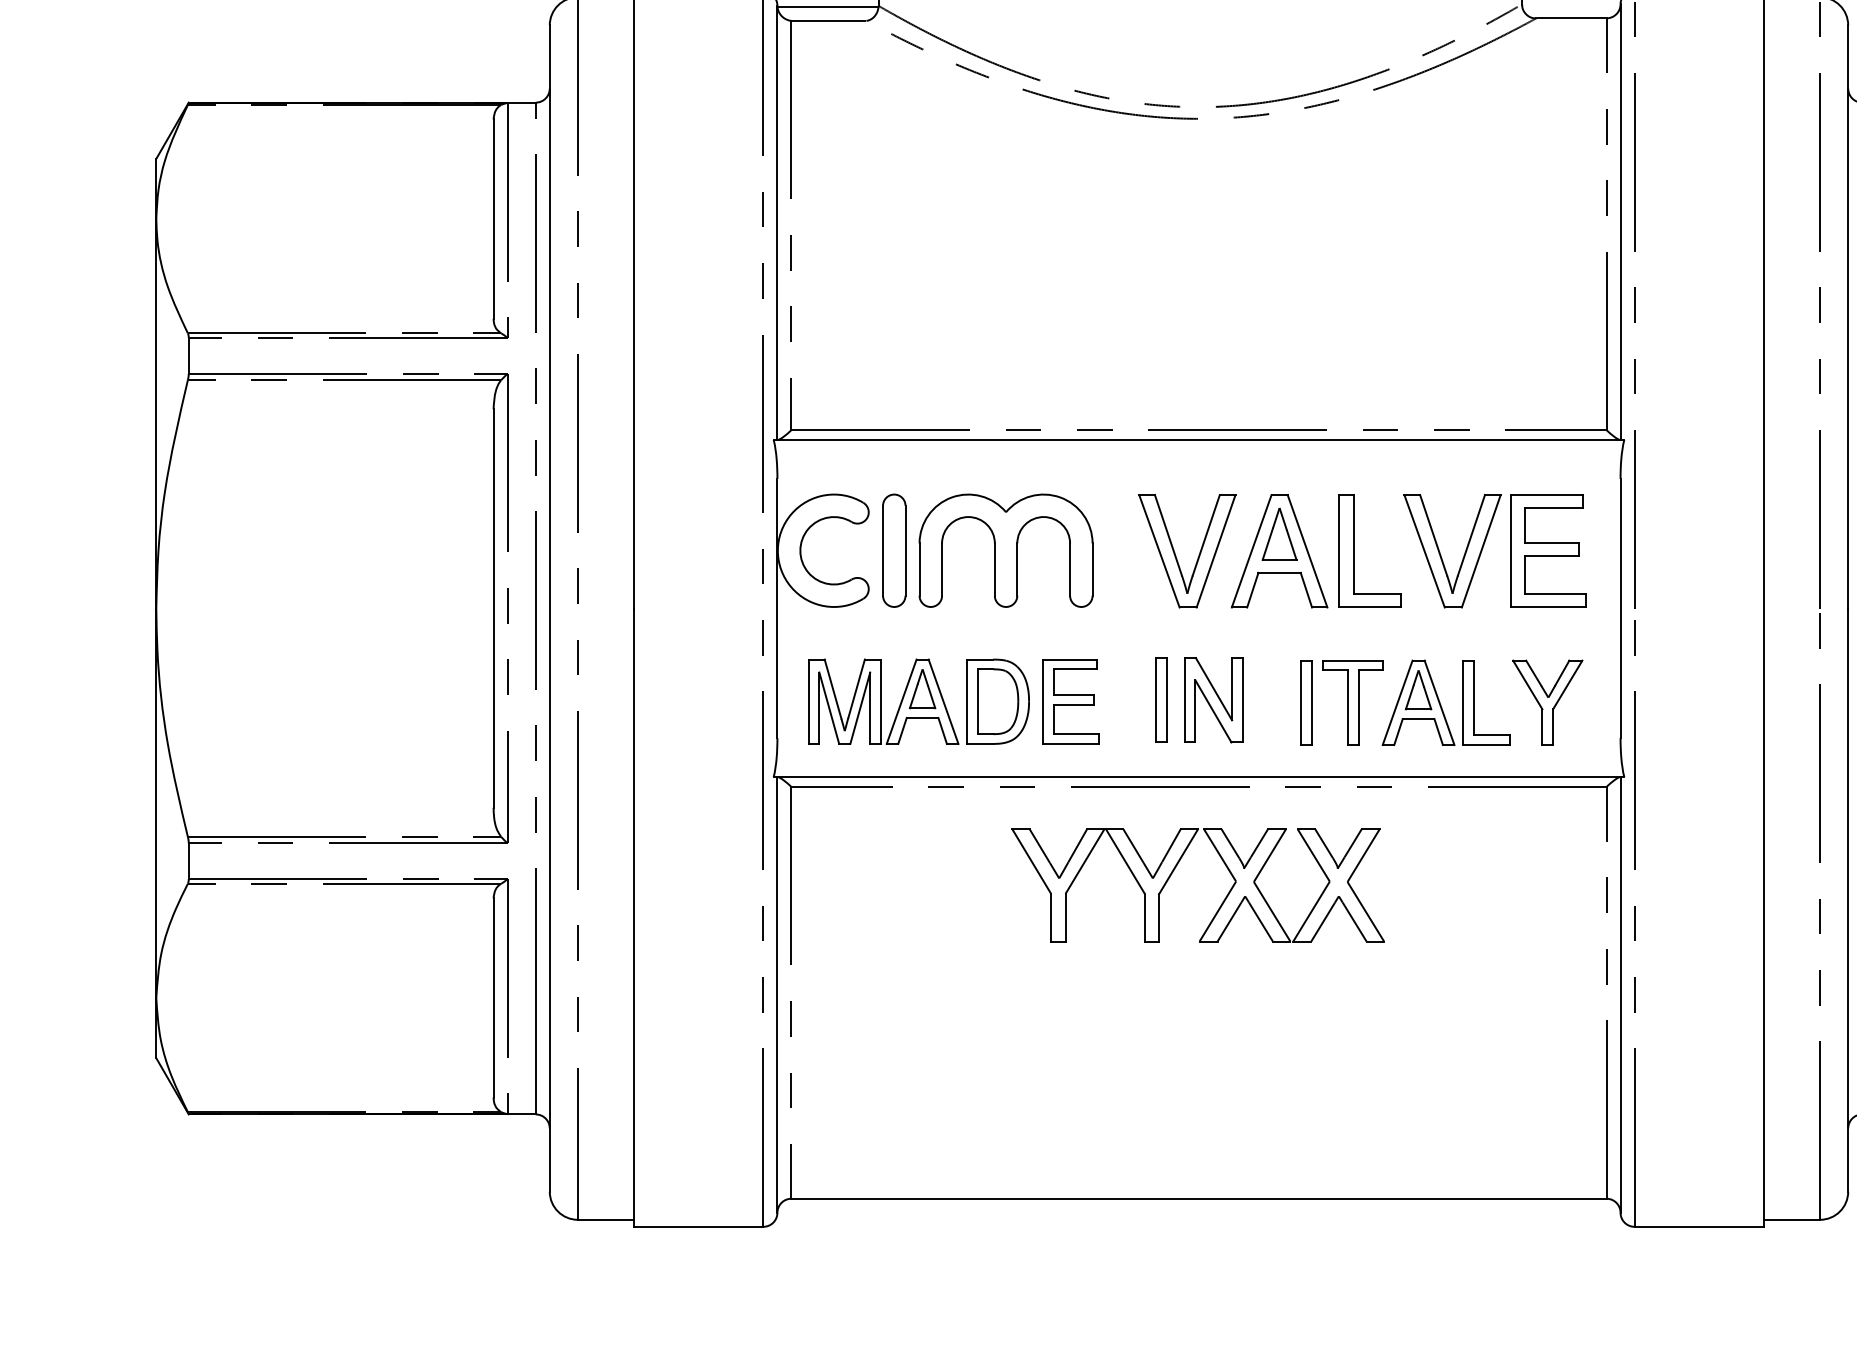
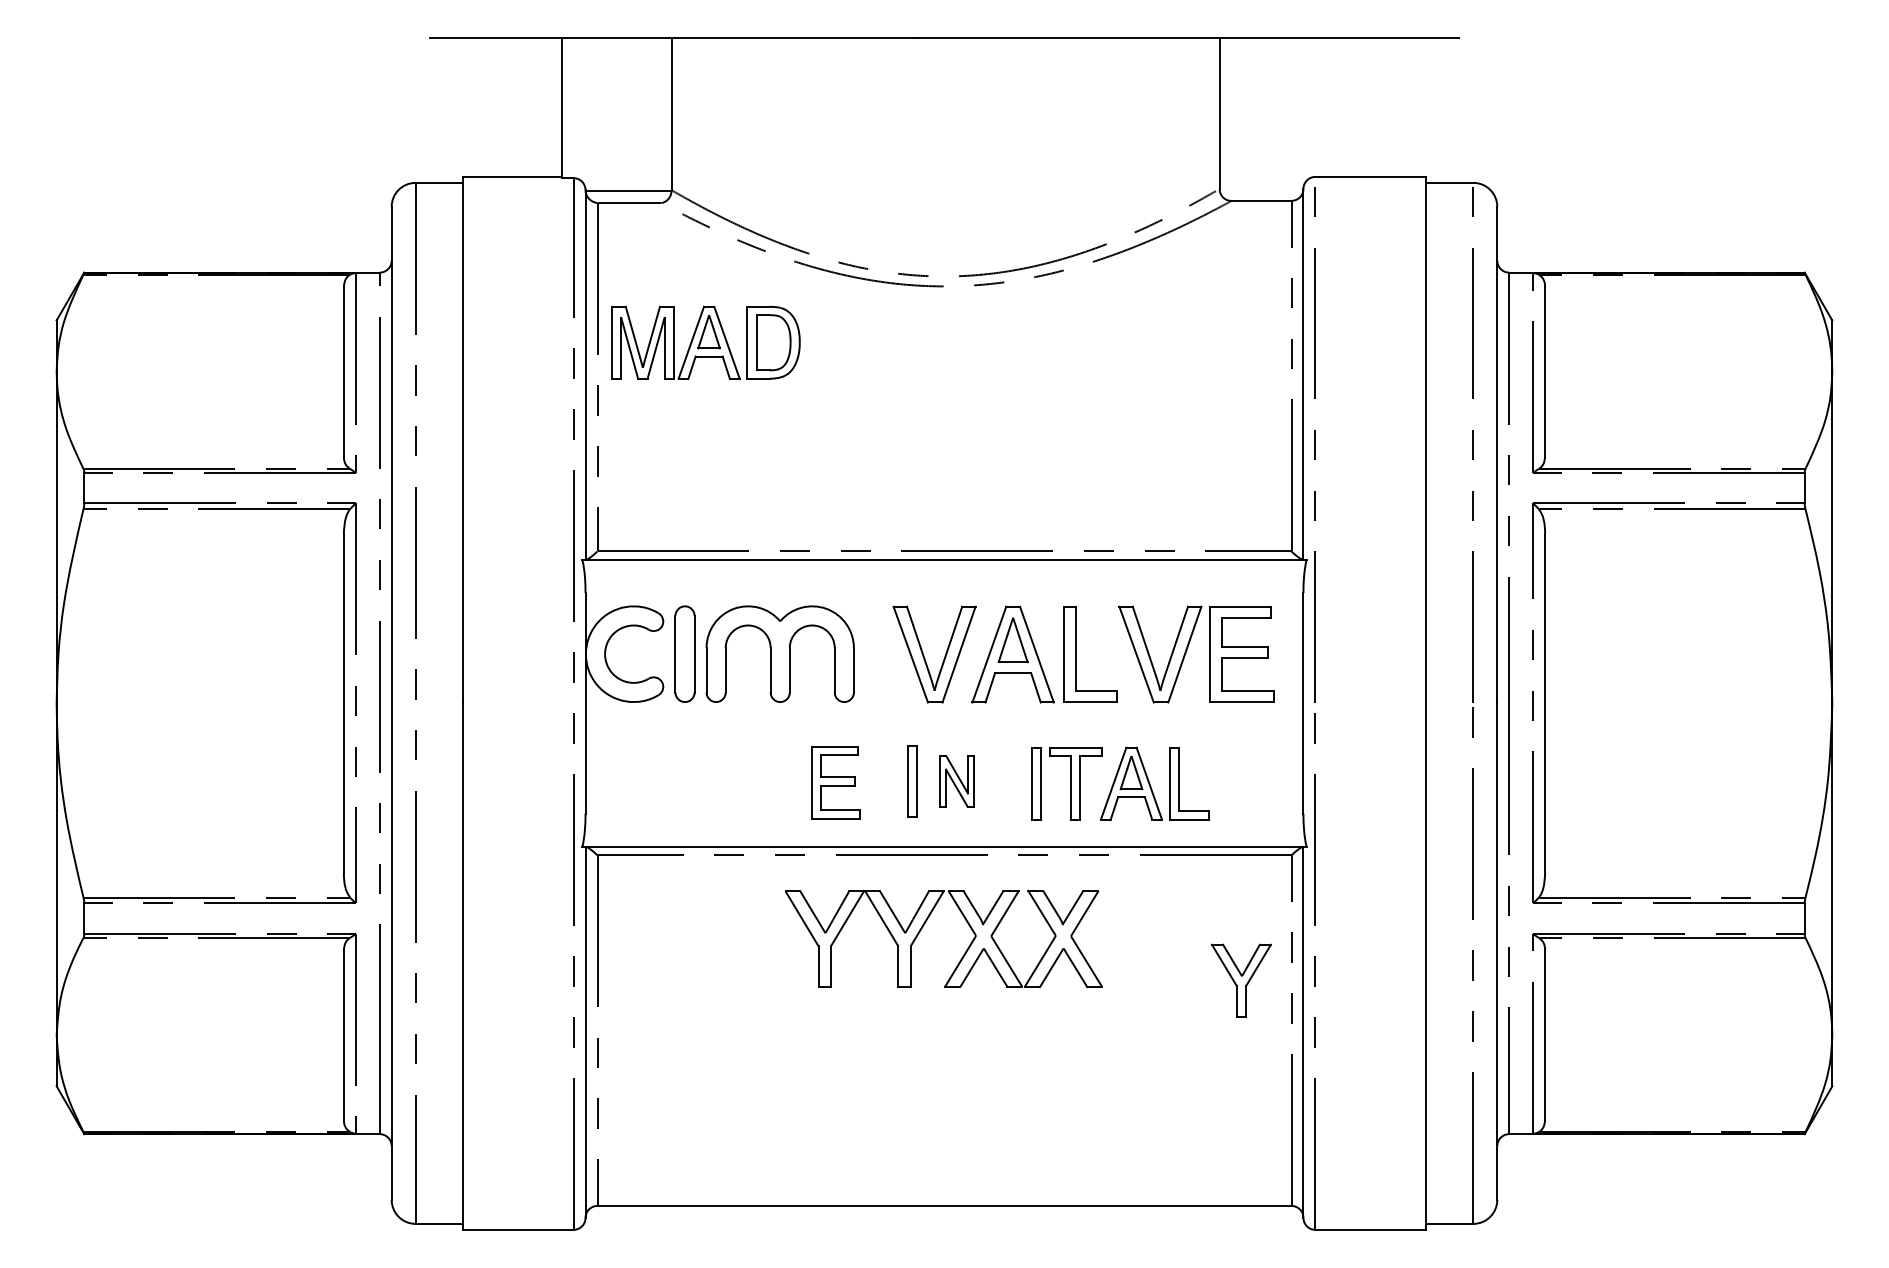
part: (1213, 700) -> (956, 781), size x0.7
part: (918, 701) -> (705, 342), moved
part: (1547, 702) -> (1241, 980), moved

